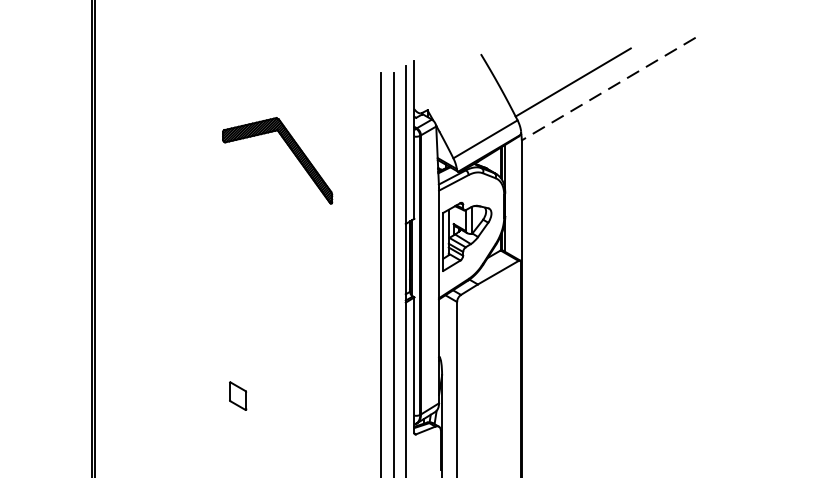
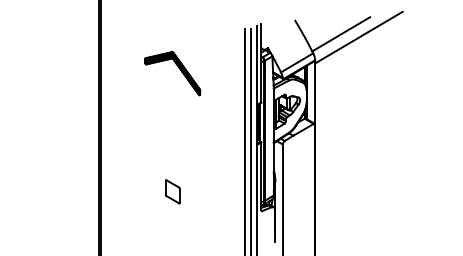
line: (609, 88) -> (359, 37), dashed -> solid
part: (289, 150) -> (178, 68), moved
part: (237, 395) -> (172, 191), size x1.67

